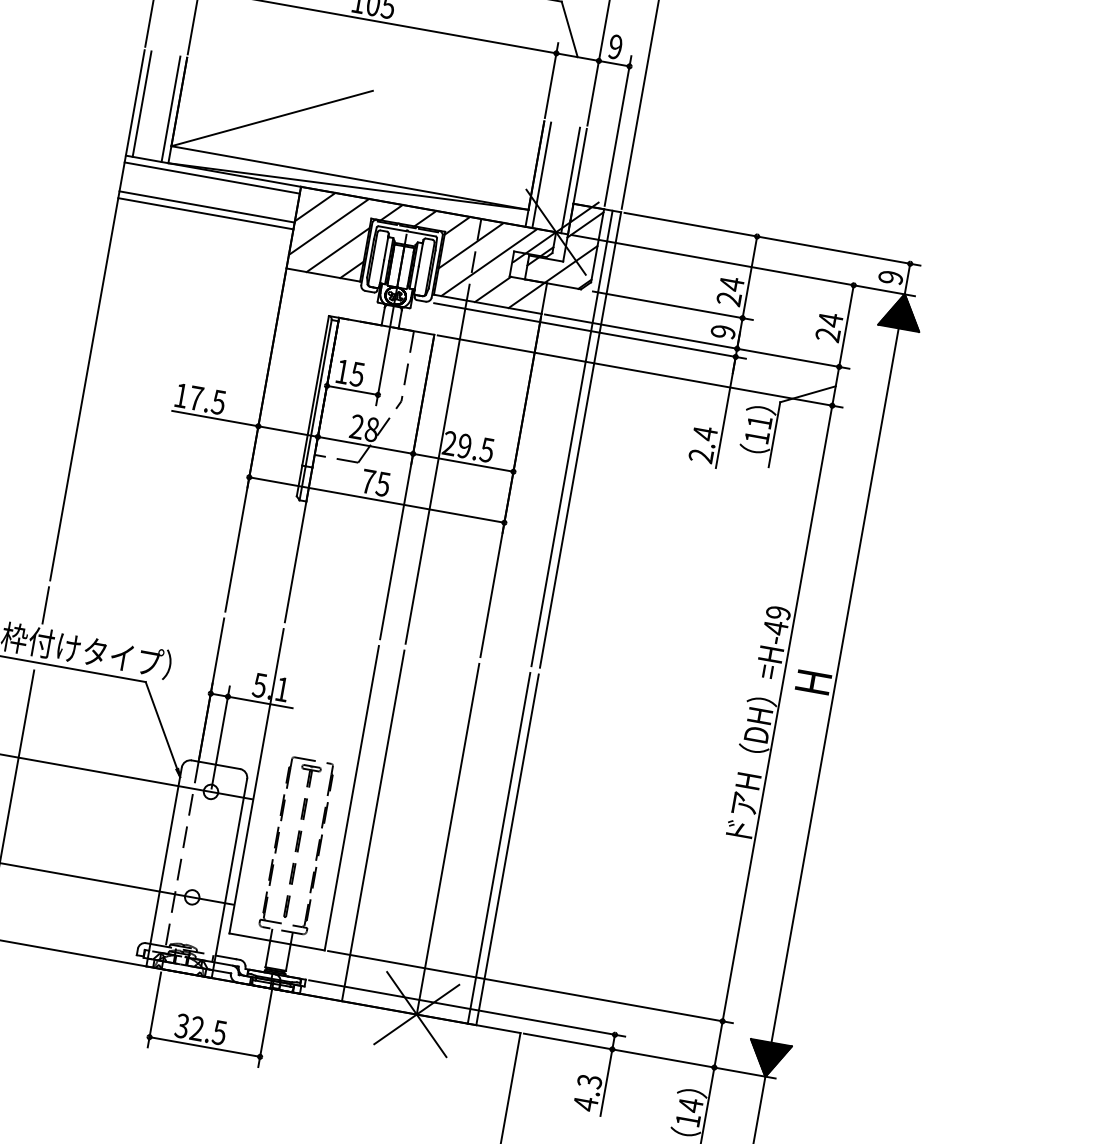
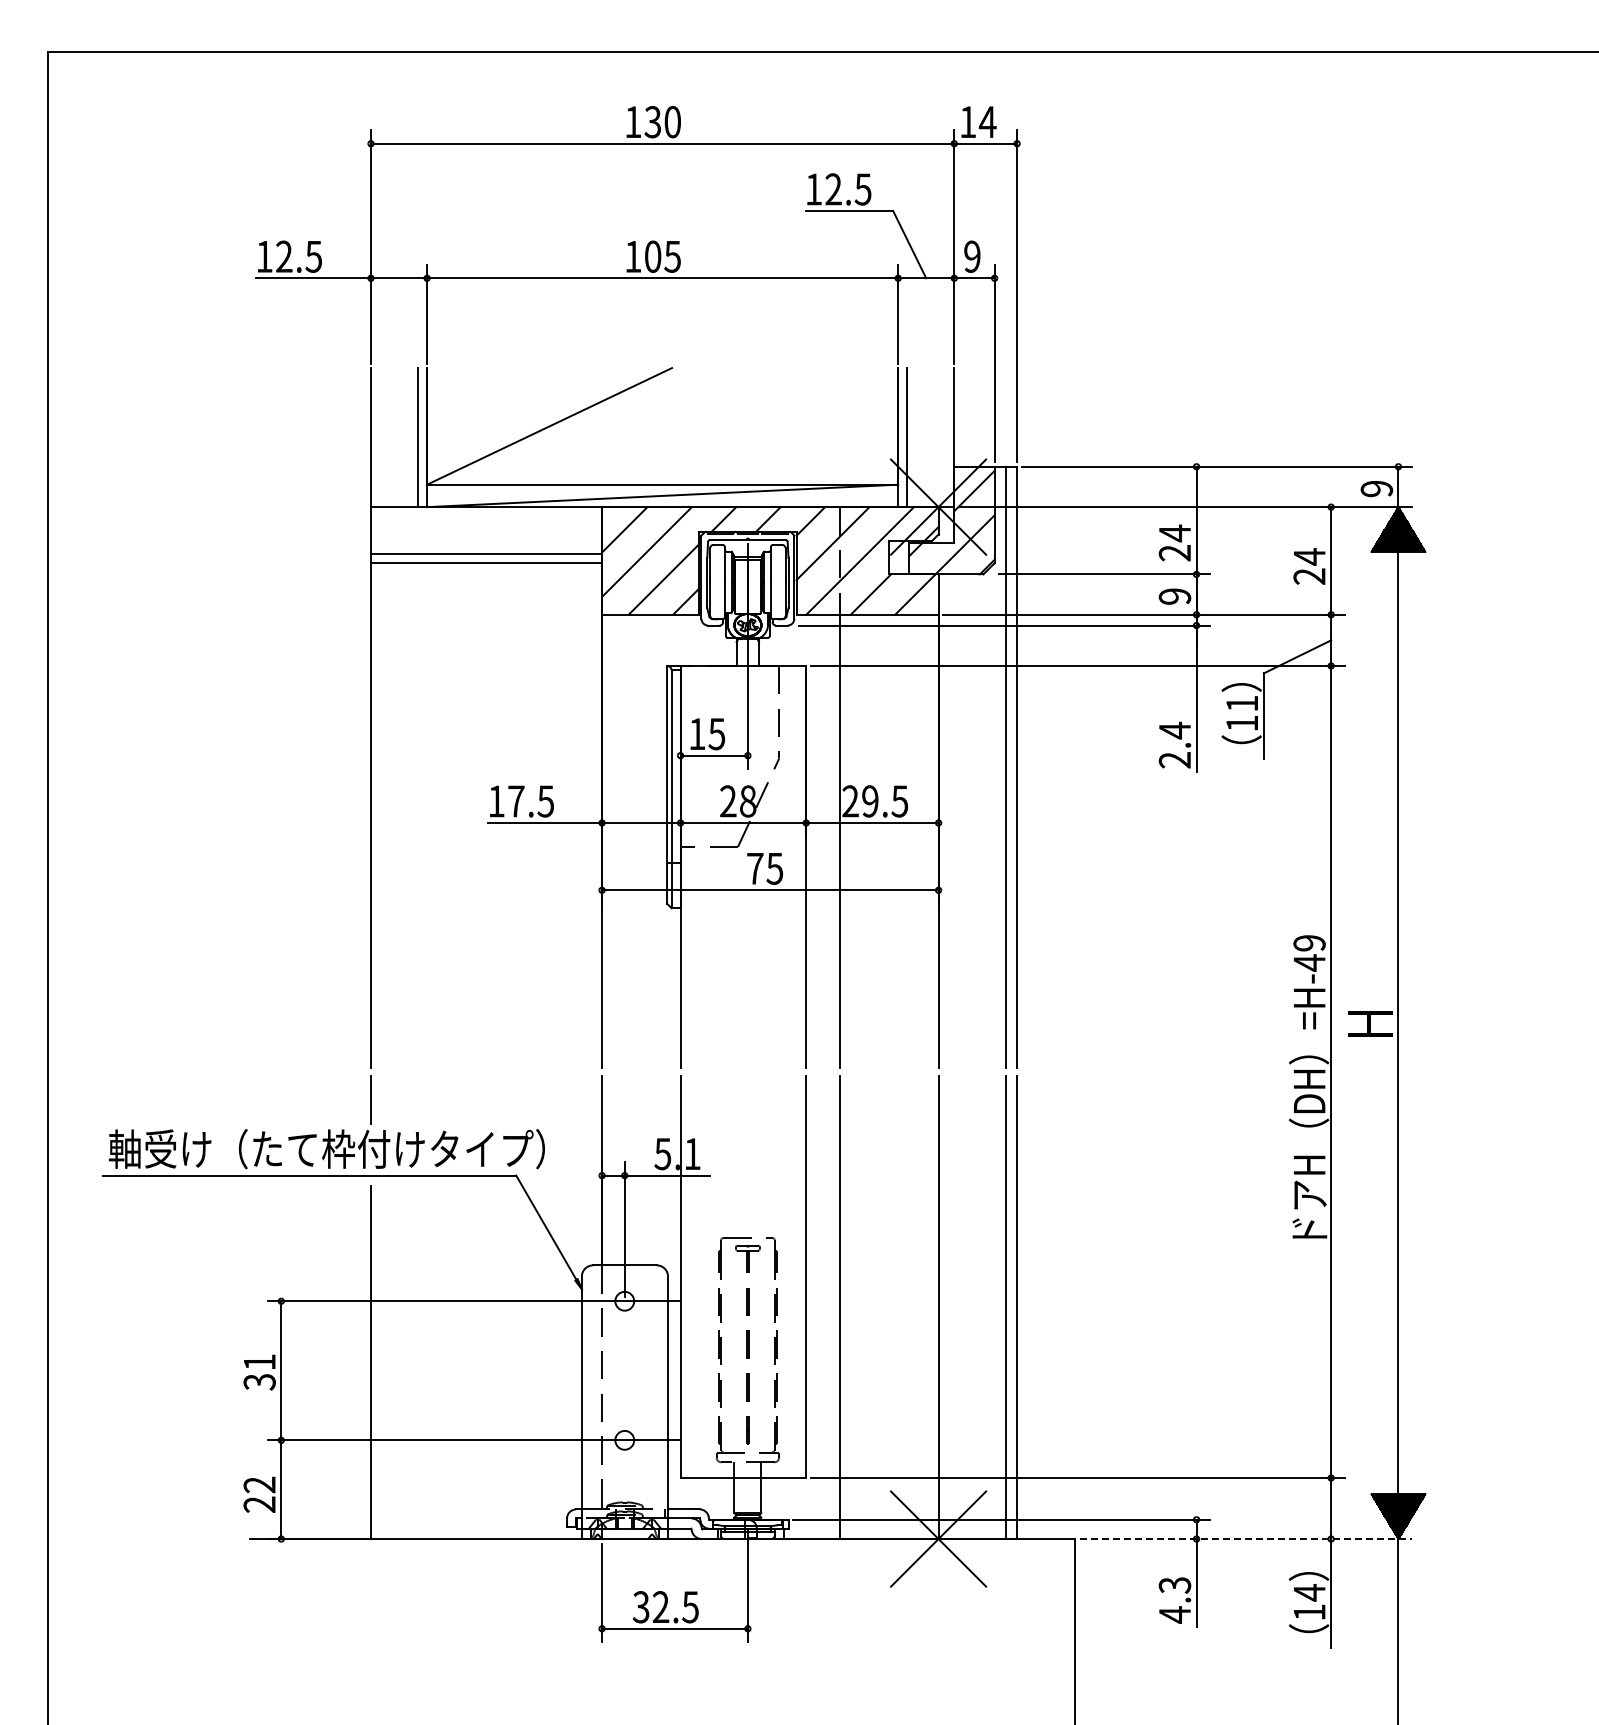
line: (141, 104) -> (379, 437), removed
line: (212, 178) -> (486, 516), removed
line: (570, 180) -> (945, 437), removed
line: (650, 1056) -> (1246, 1539), solid -> dashed

